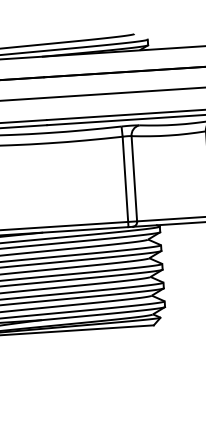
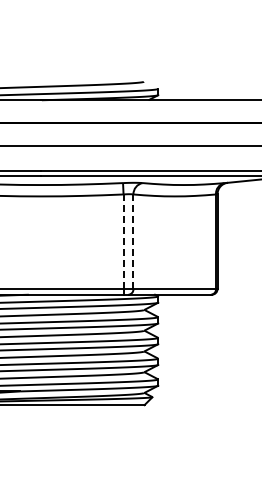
line: (125, 179) -> (123, 241), solid -> dashed
line: (134, 179) -> (133, 242), solid -> dashed

